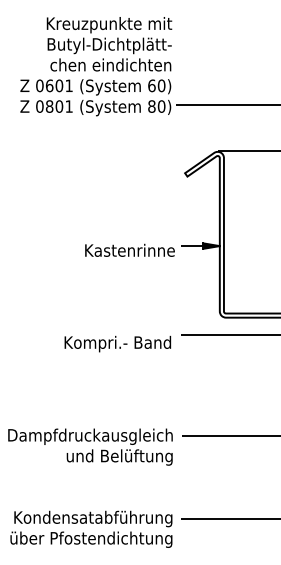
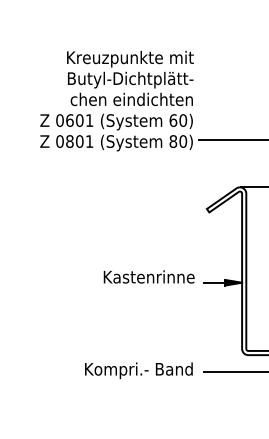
text: (129, 249) -> (148, 276), moved
text: (117, 343) -> (138, 370), moved

